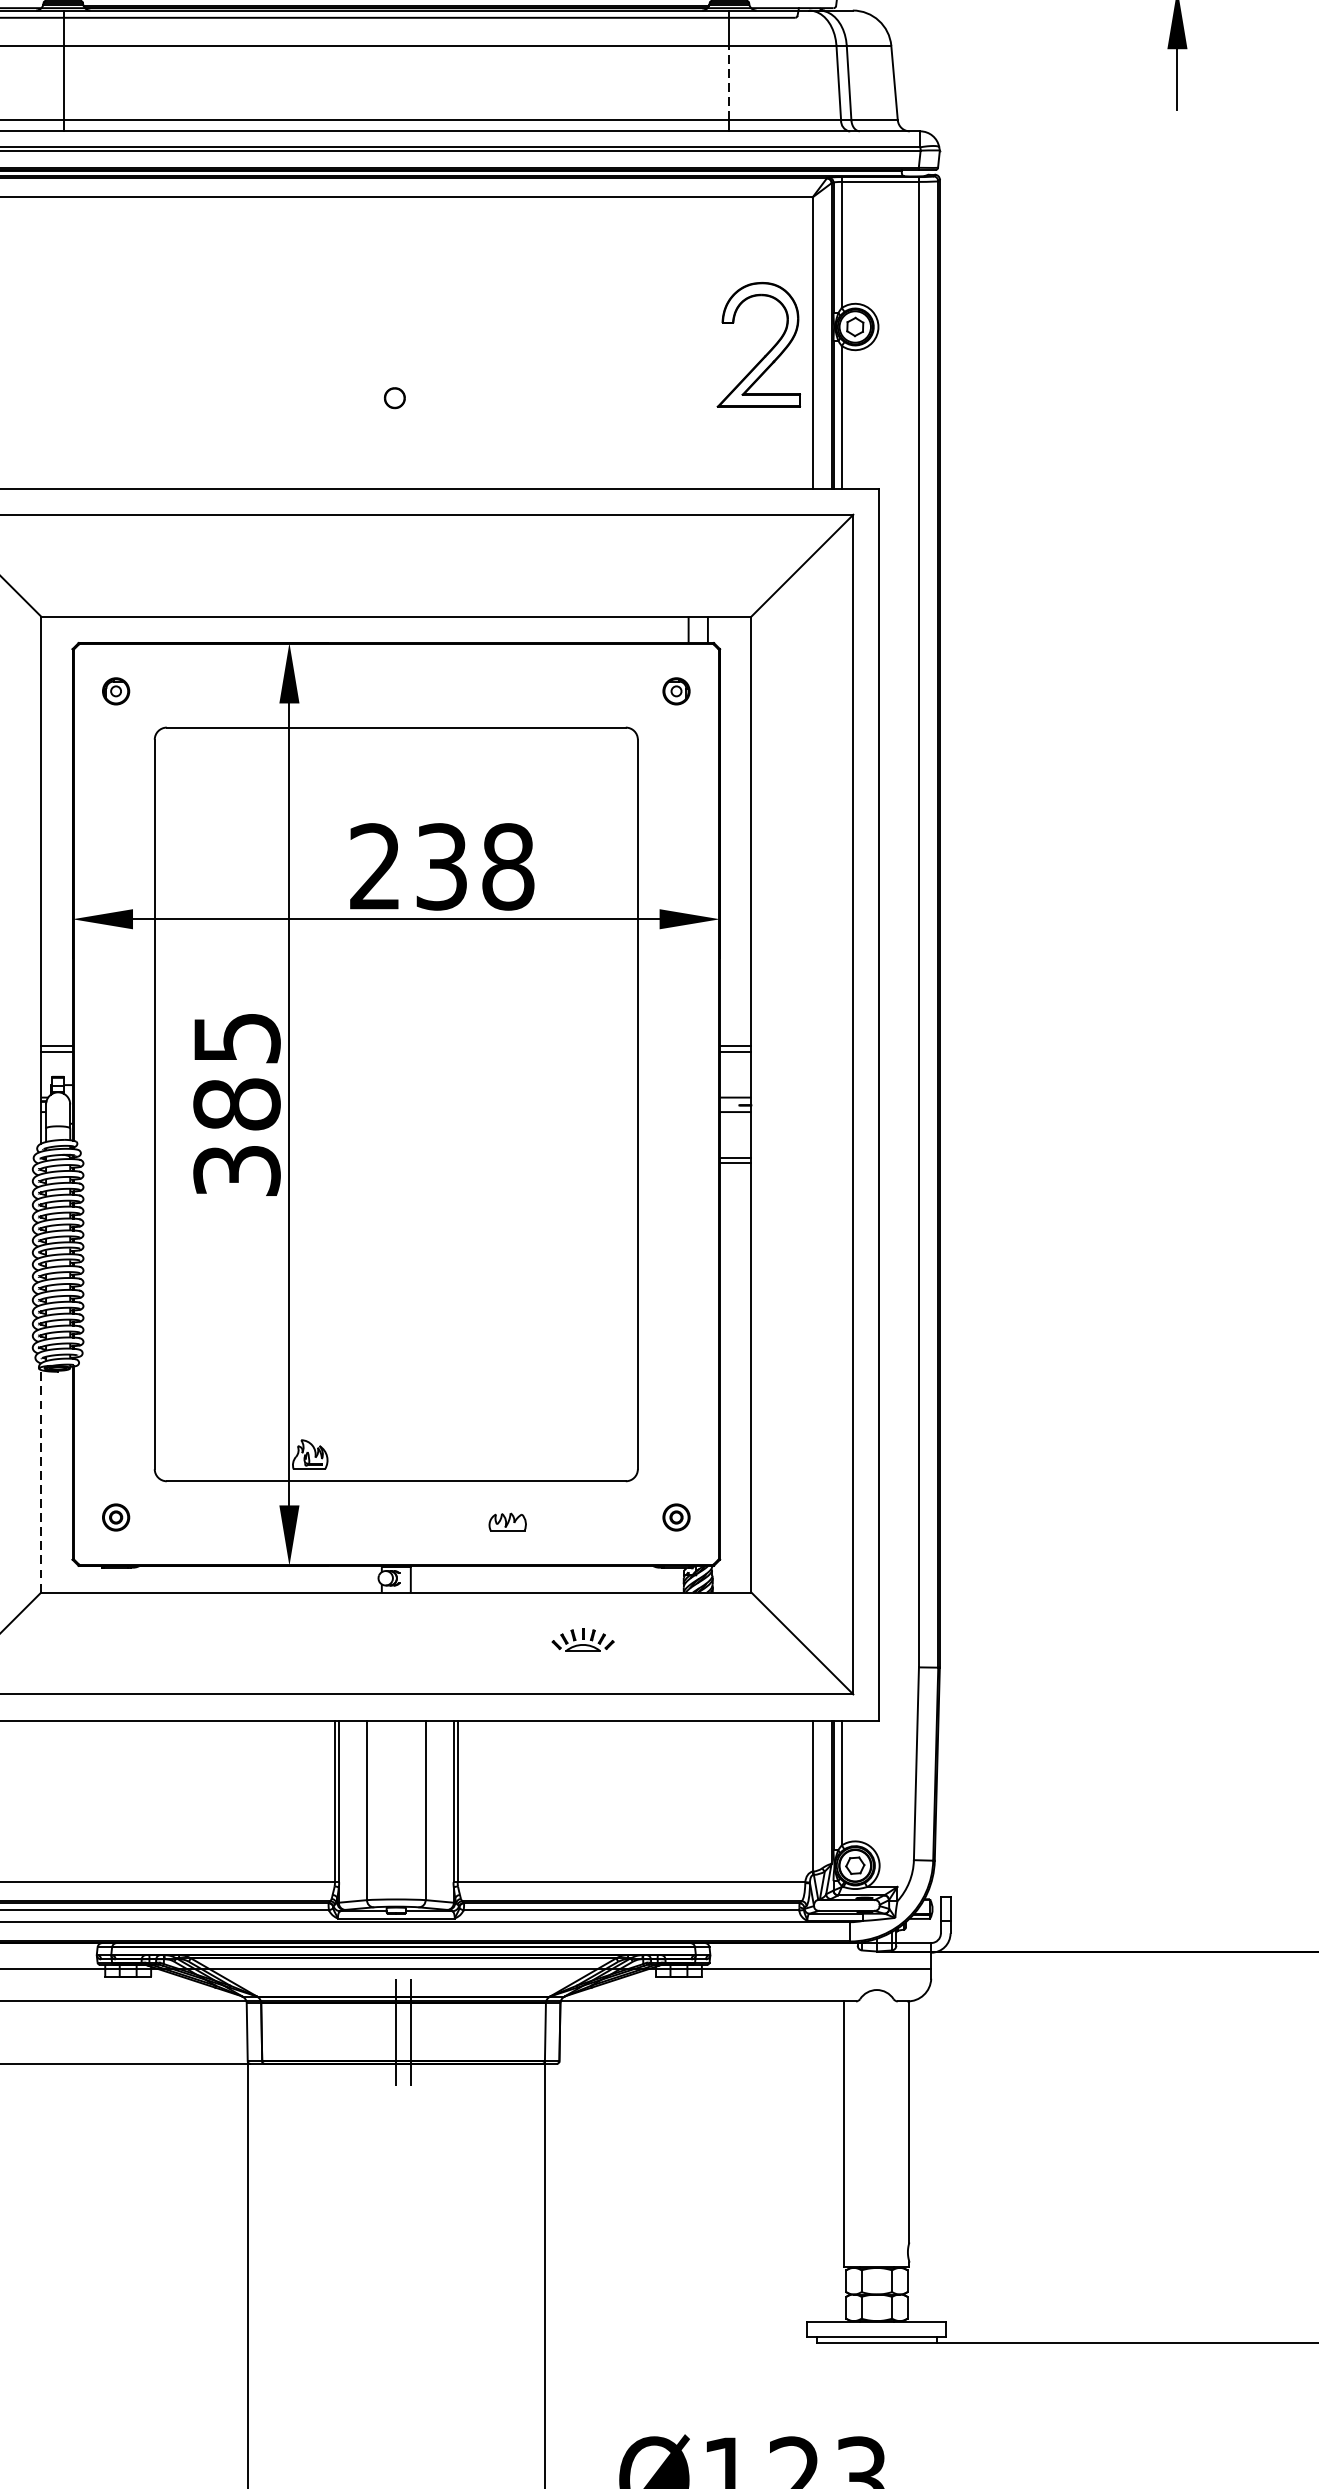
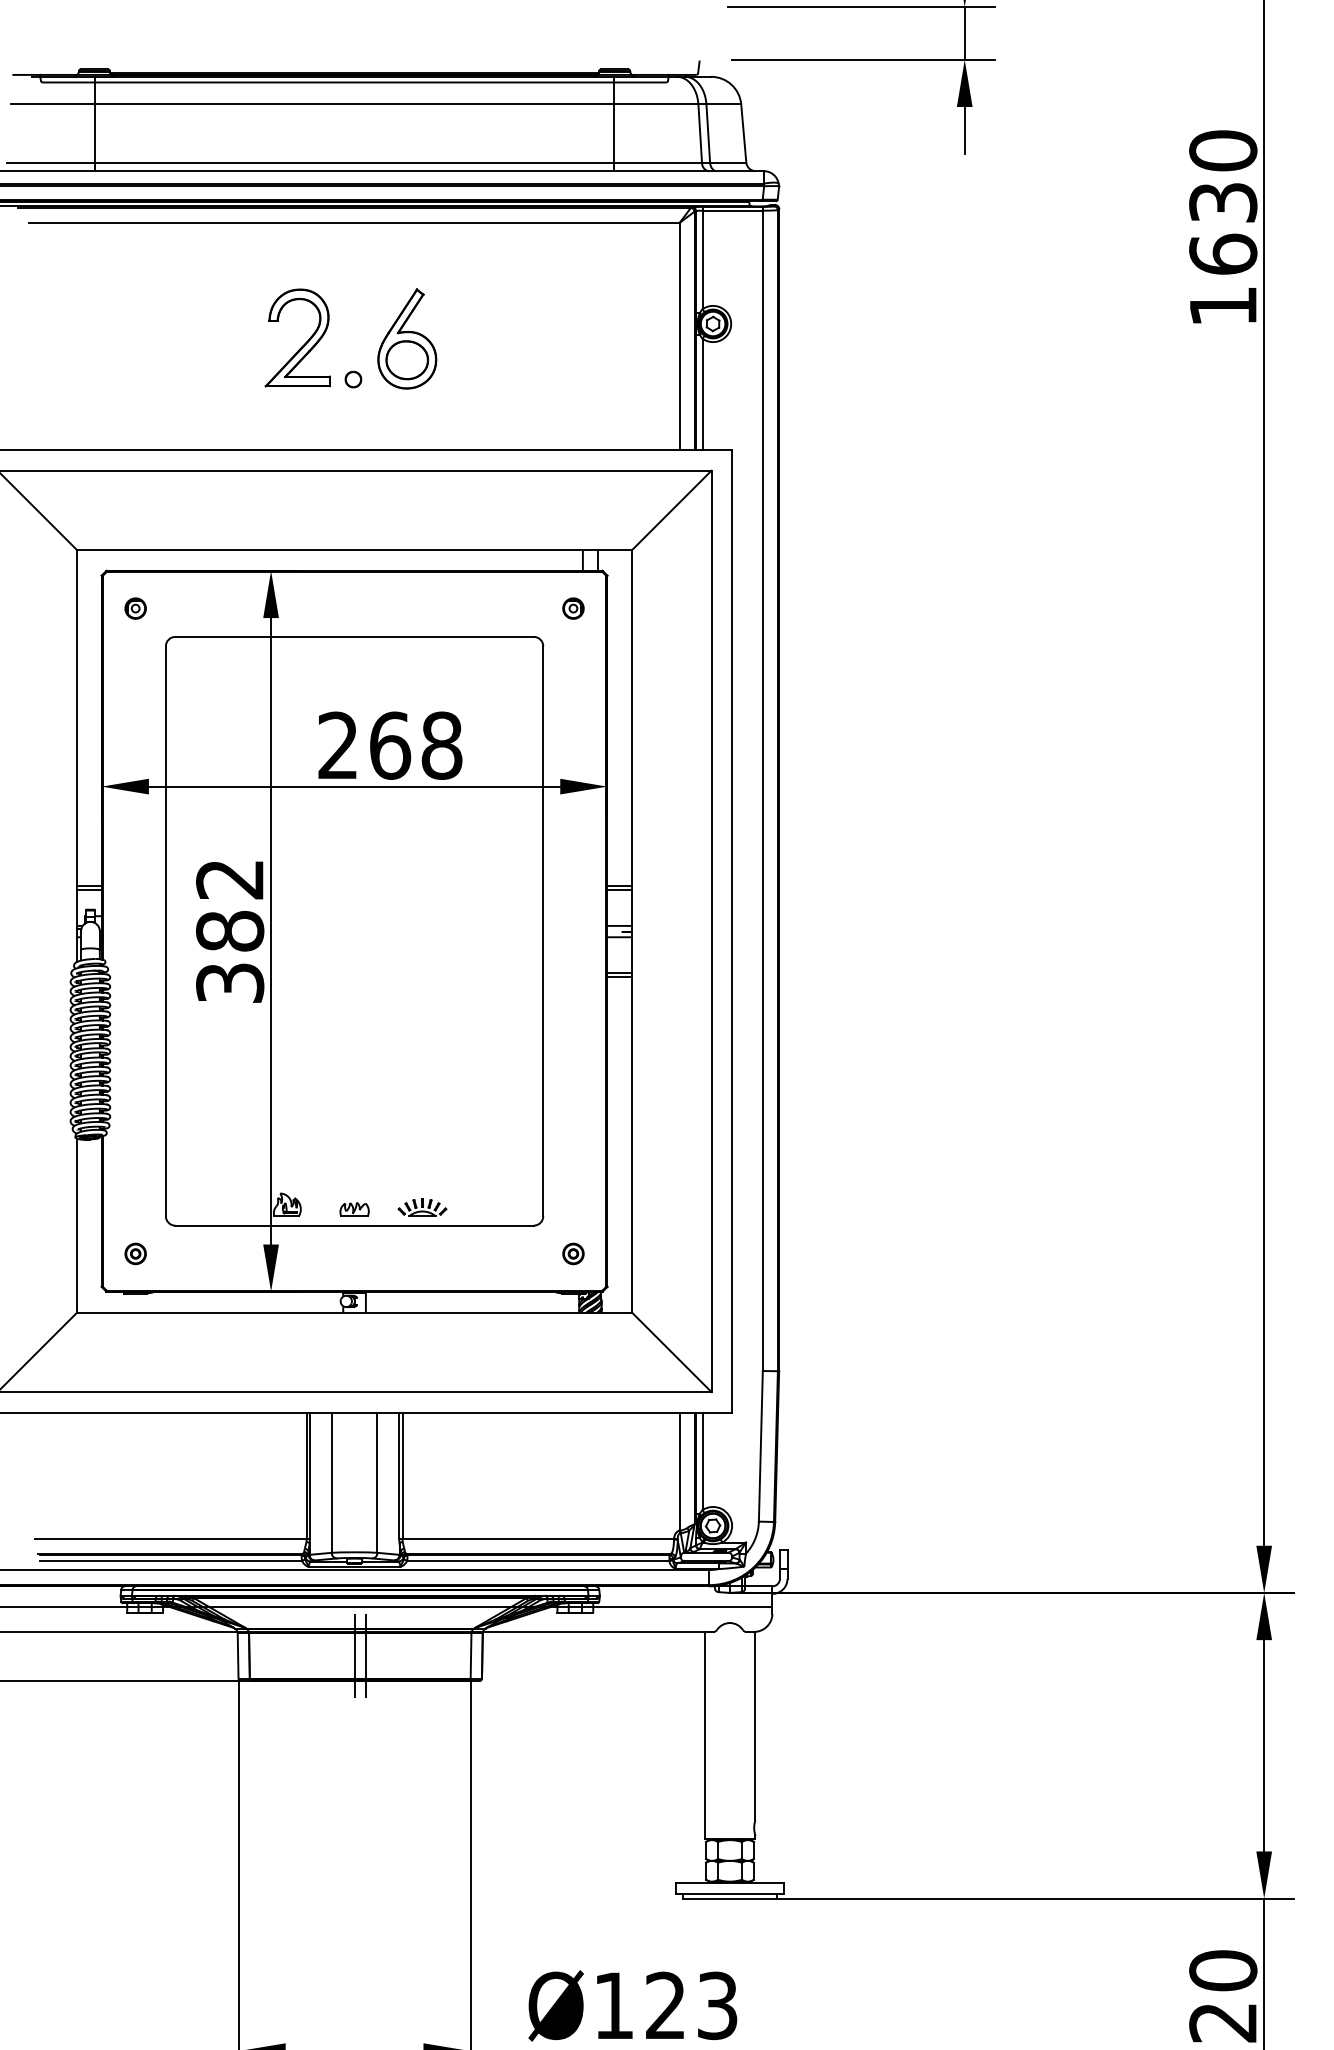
line: (729, 81) -> (614, 132), dashed -> solid
part: (464, 345) -> (407, 338), added
part: (767, 351) -> (304, 343), moved
text: (442, 866) -> (390, 745), 238 -> 268
text: (237, 1038) -> (230, 879), 385 -> 382
line: (41, 1481) -> (77, 1225), dashed -> solid
part: (507, 1522) -> (354, 1209), moved
part: (583, 1639) -> (422, 1207), moved

